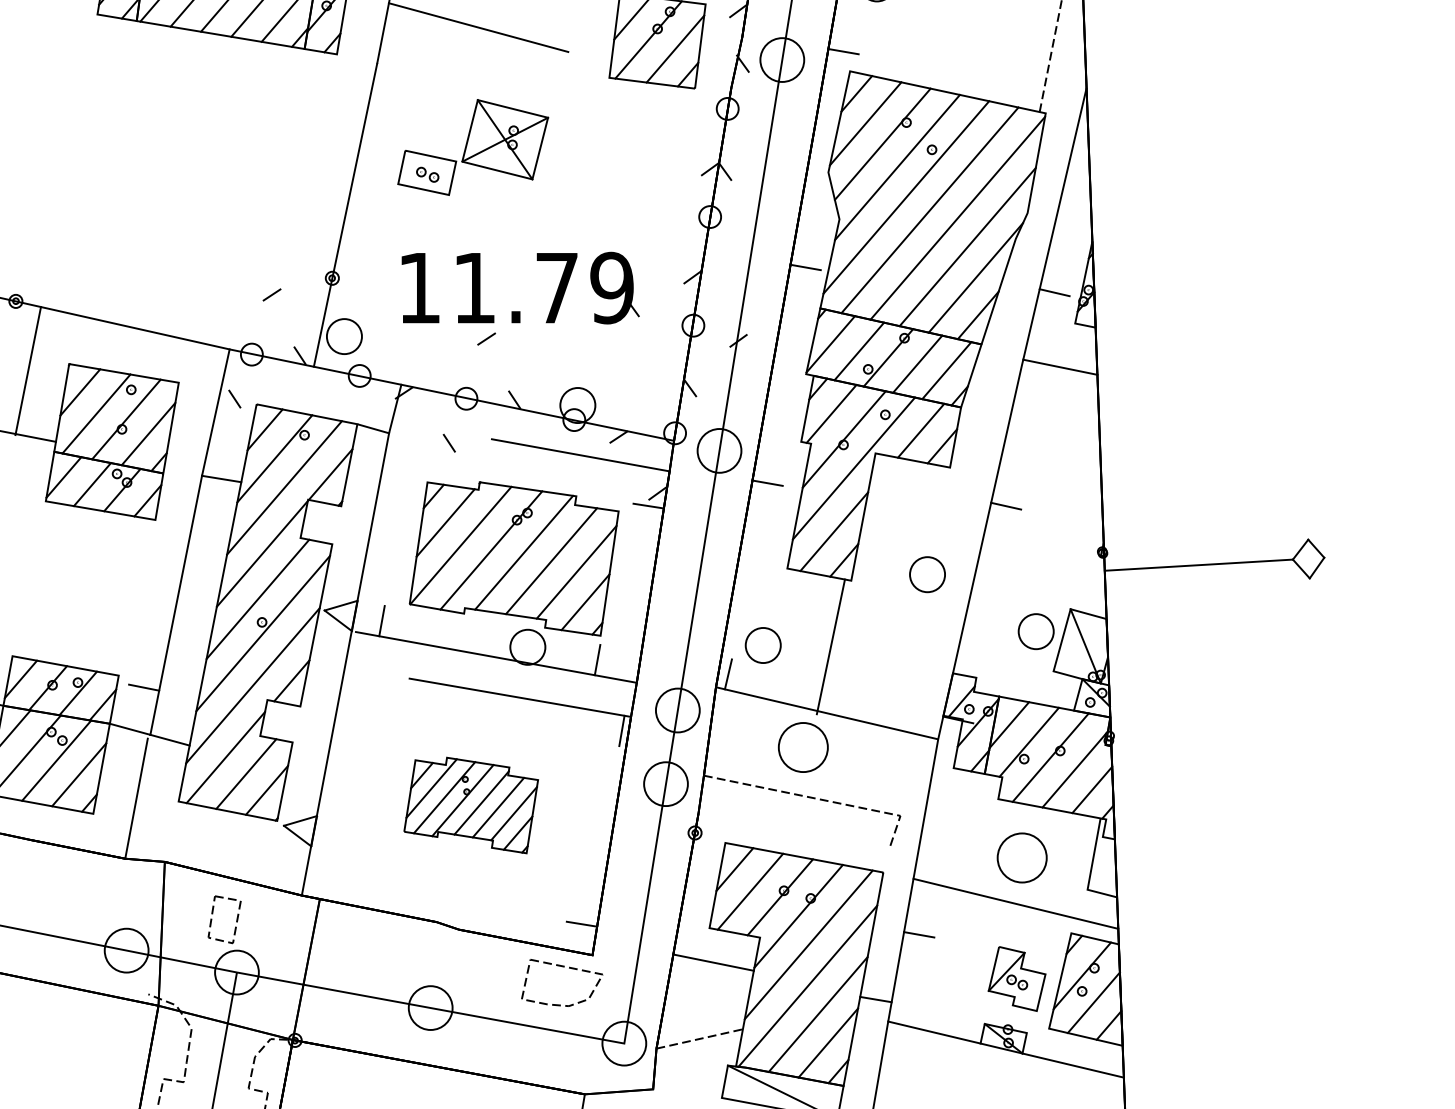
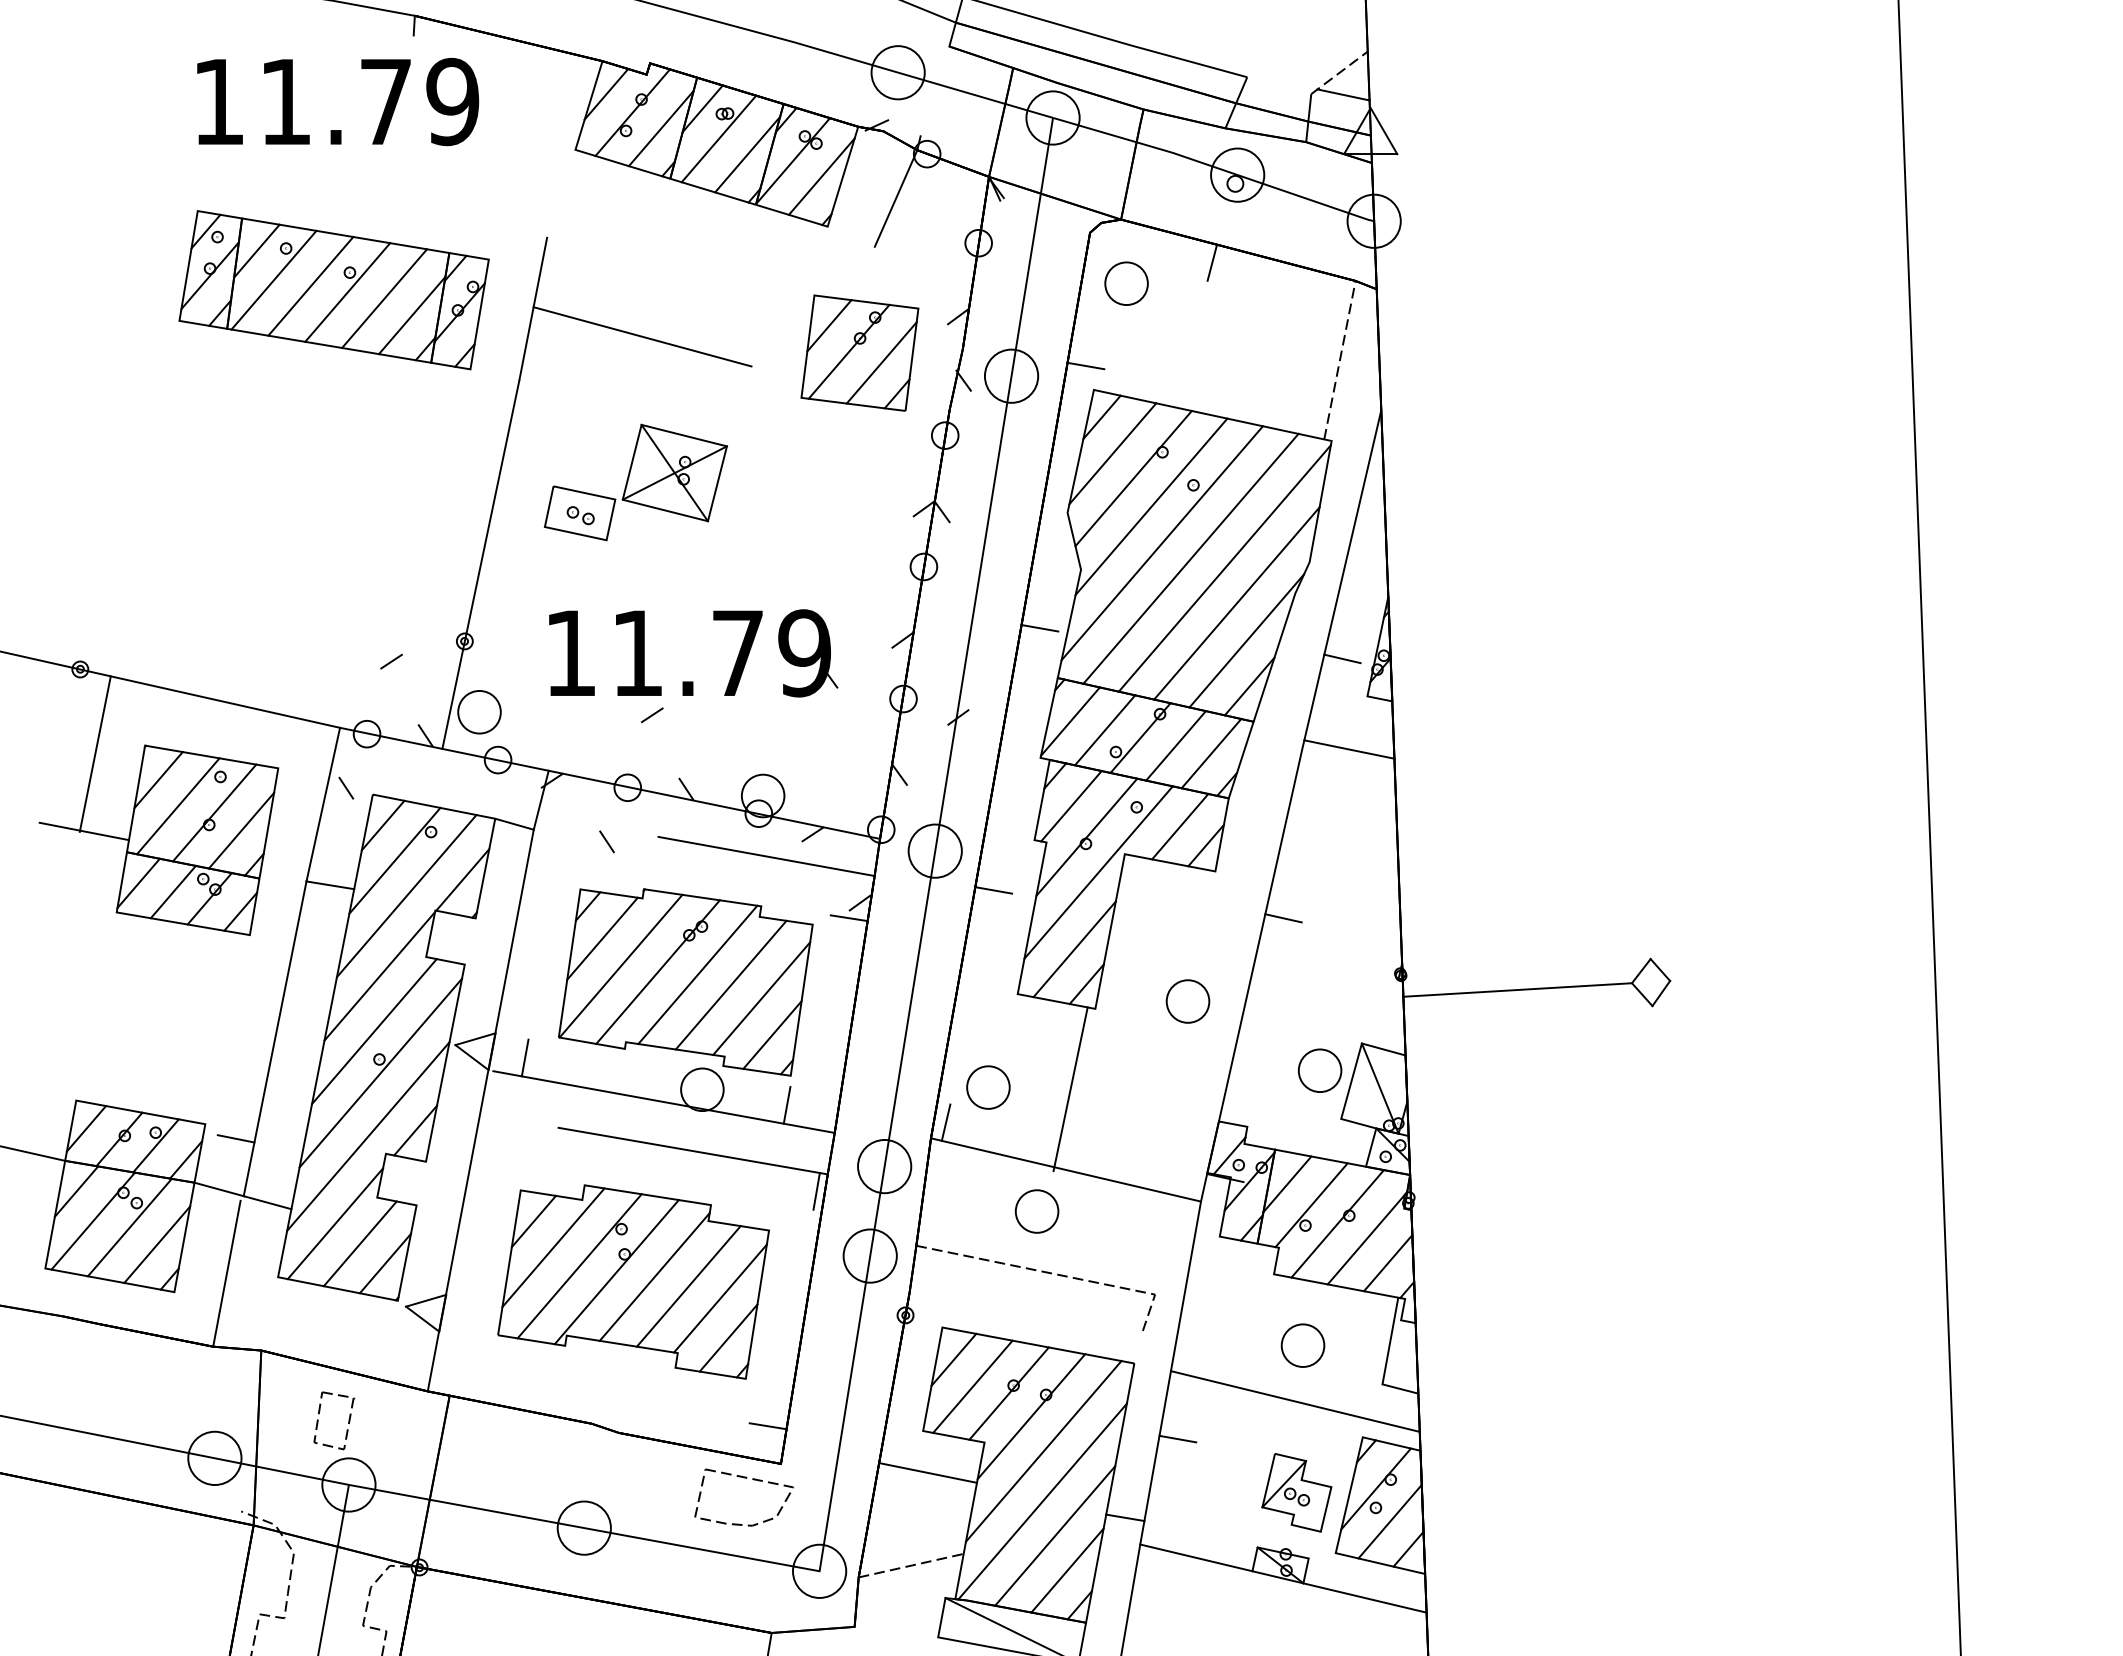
part: (802, 747) -> (1036, 1211), size x0.71
part: (471, 805) -> (633, 1281), size x1.67
part: (1021, 857) -> (1302, 1345), size x0.71

